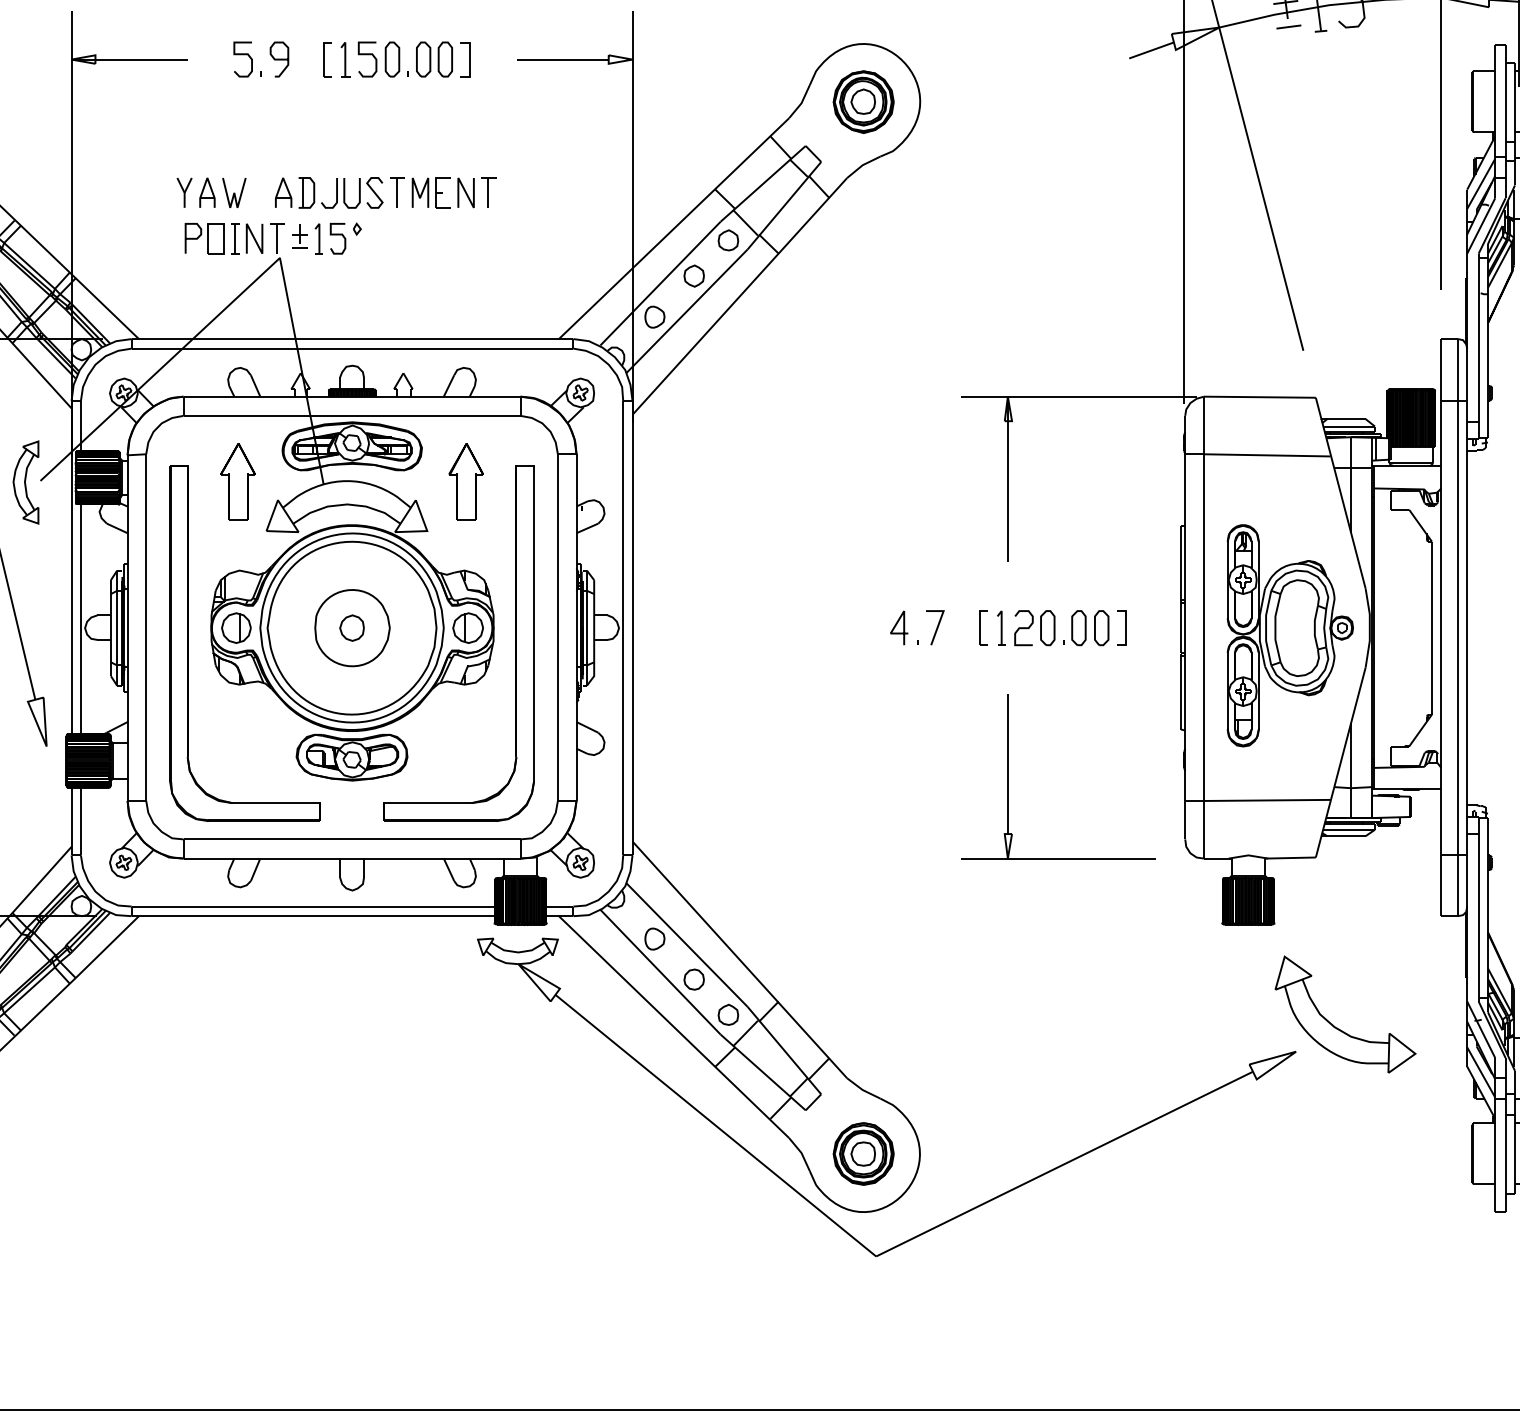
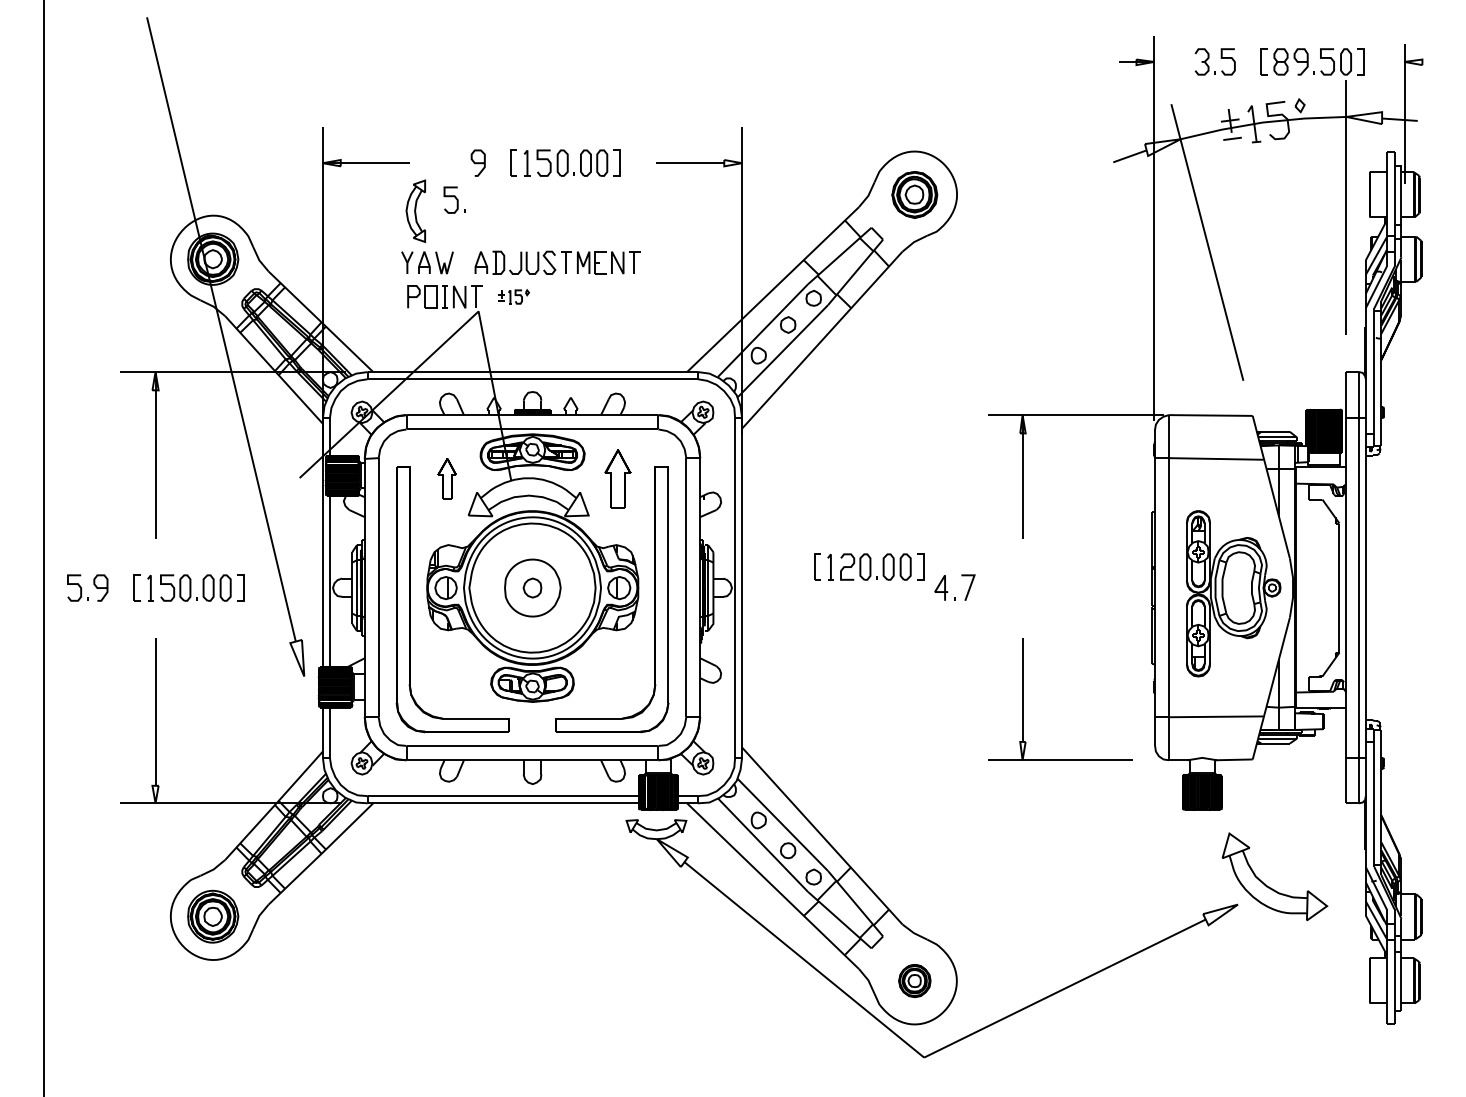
part: (247, 58) -> (454, 199), moved
part: (326, 237) -> (513, 296), size x0.6
part: (25, 481) -> (415, 210), moved
part: (236, 481) -> (446, 478), size x0.7
part: (1053, 627) -> (869, 566), moved
part: (863, 1153) -> (914, 980), size x0.7

